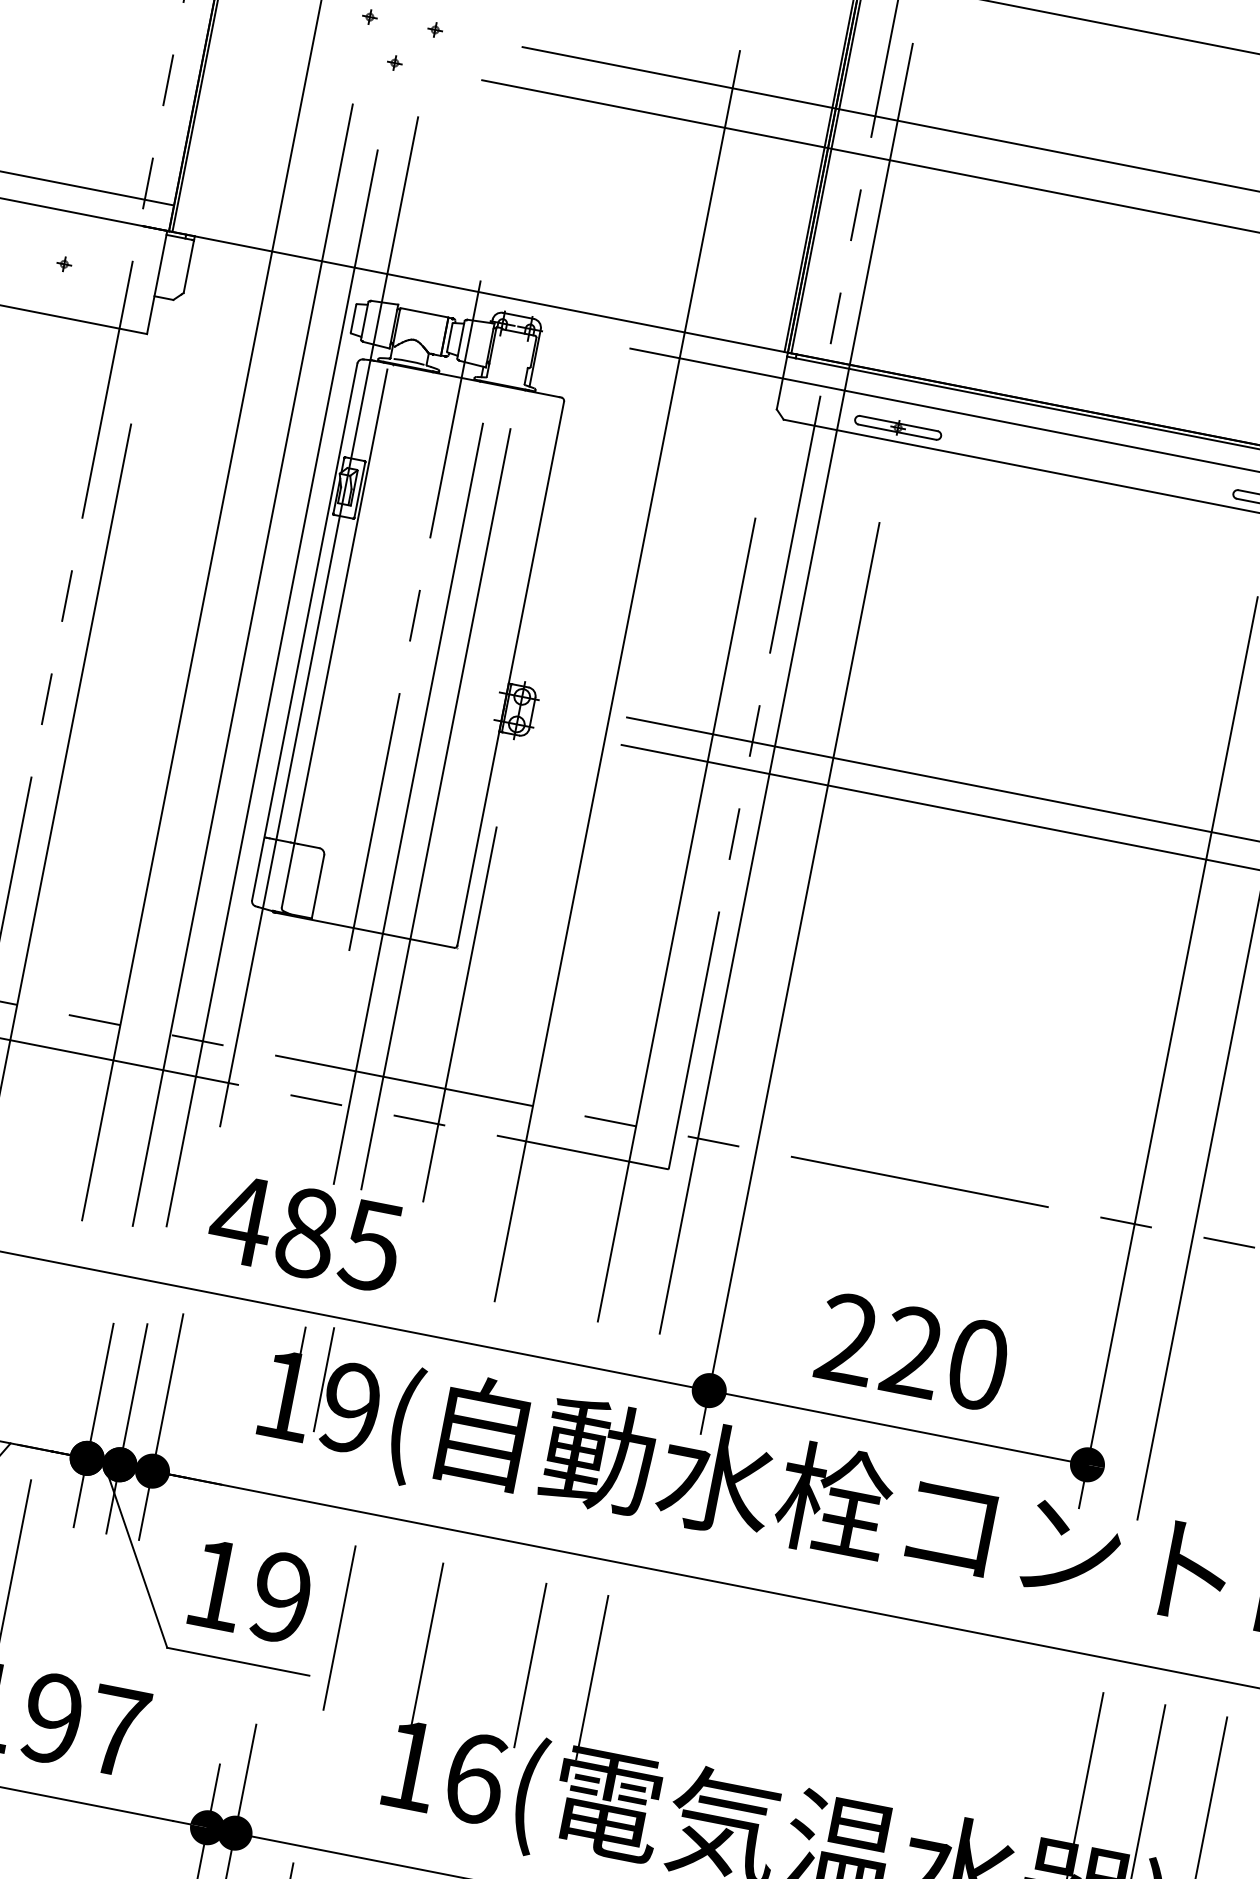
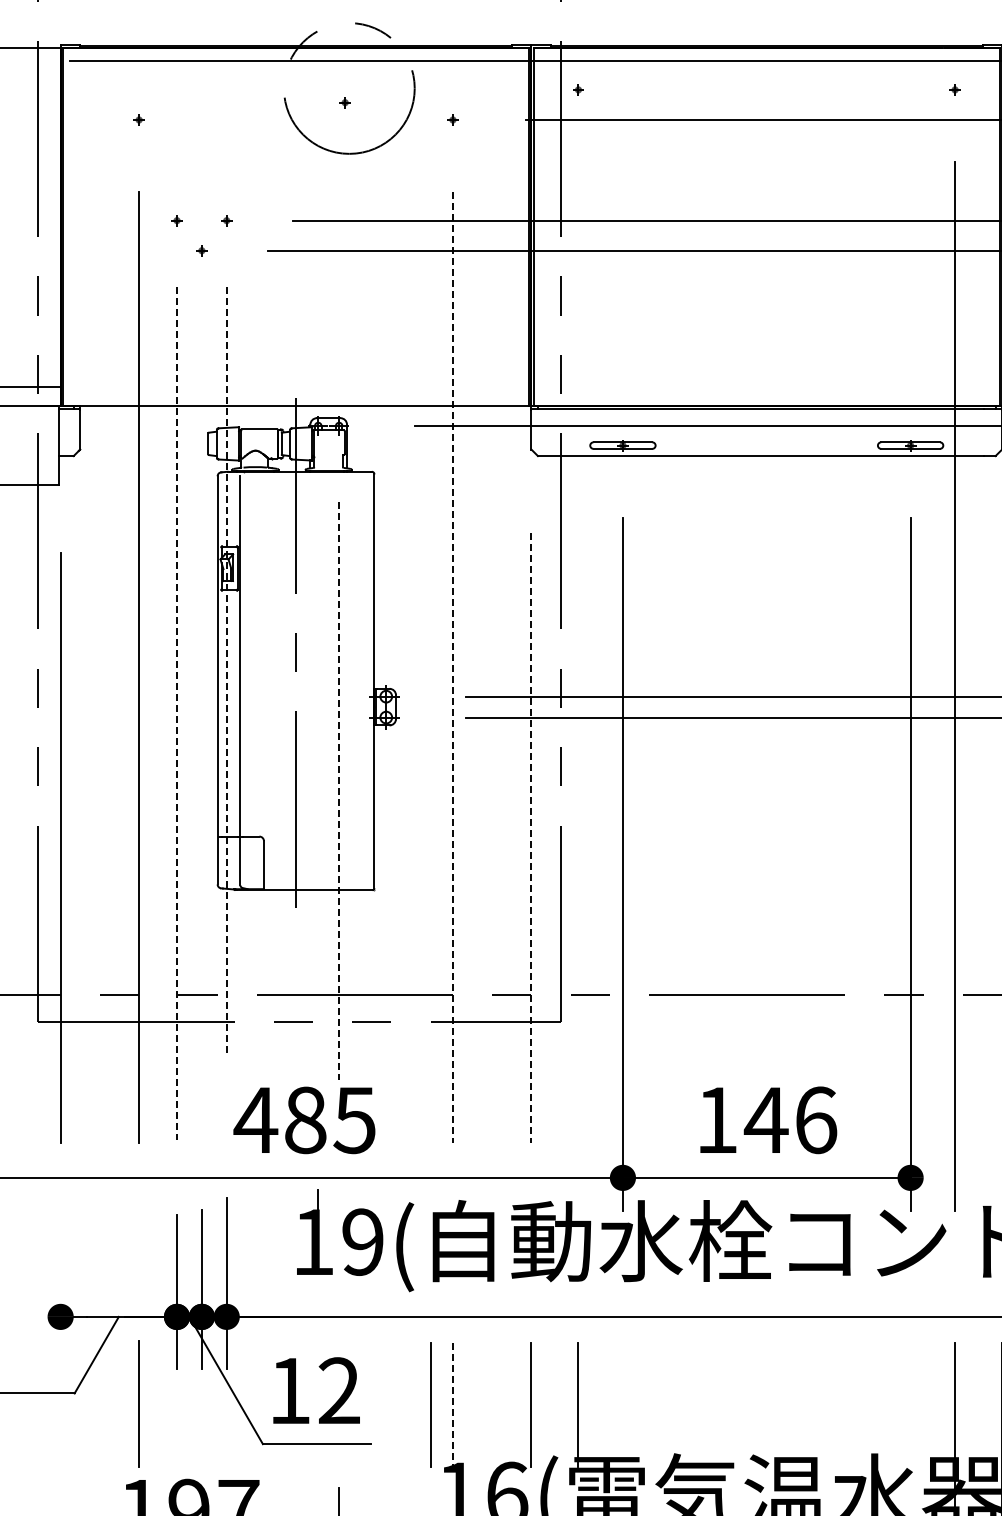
line: (318, 621) -> (226, 670), solid -> dashed
line: (243, 666) -> (177, 714), solid -> dashed
line: (616, 676) -> (452, 668), solid -> dashed
line: (271, 688) -> (201, 726), removed
line: (786, 688) -> (578, 652), removed
line: (408, 804) -> (318, 791), removed
line: (436, 809) -> (339, 791), solid -> dashed
line: (676, 920) -> (531, 838), solid -> dashed
line: (460, 1013) -> (386, 937), removed
text: (912, 1352) -> (766, 1120), 220 -> 146
line: (324, 1380) -> (339, 1225), removed
text: (280, 1596) -> (338, 1390), 19 -> 12
line: (338, 1627) -> (430, 1404), moved
line: (426, 1645) -> (452, 1405), solid -> dashed

